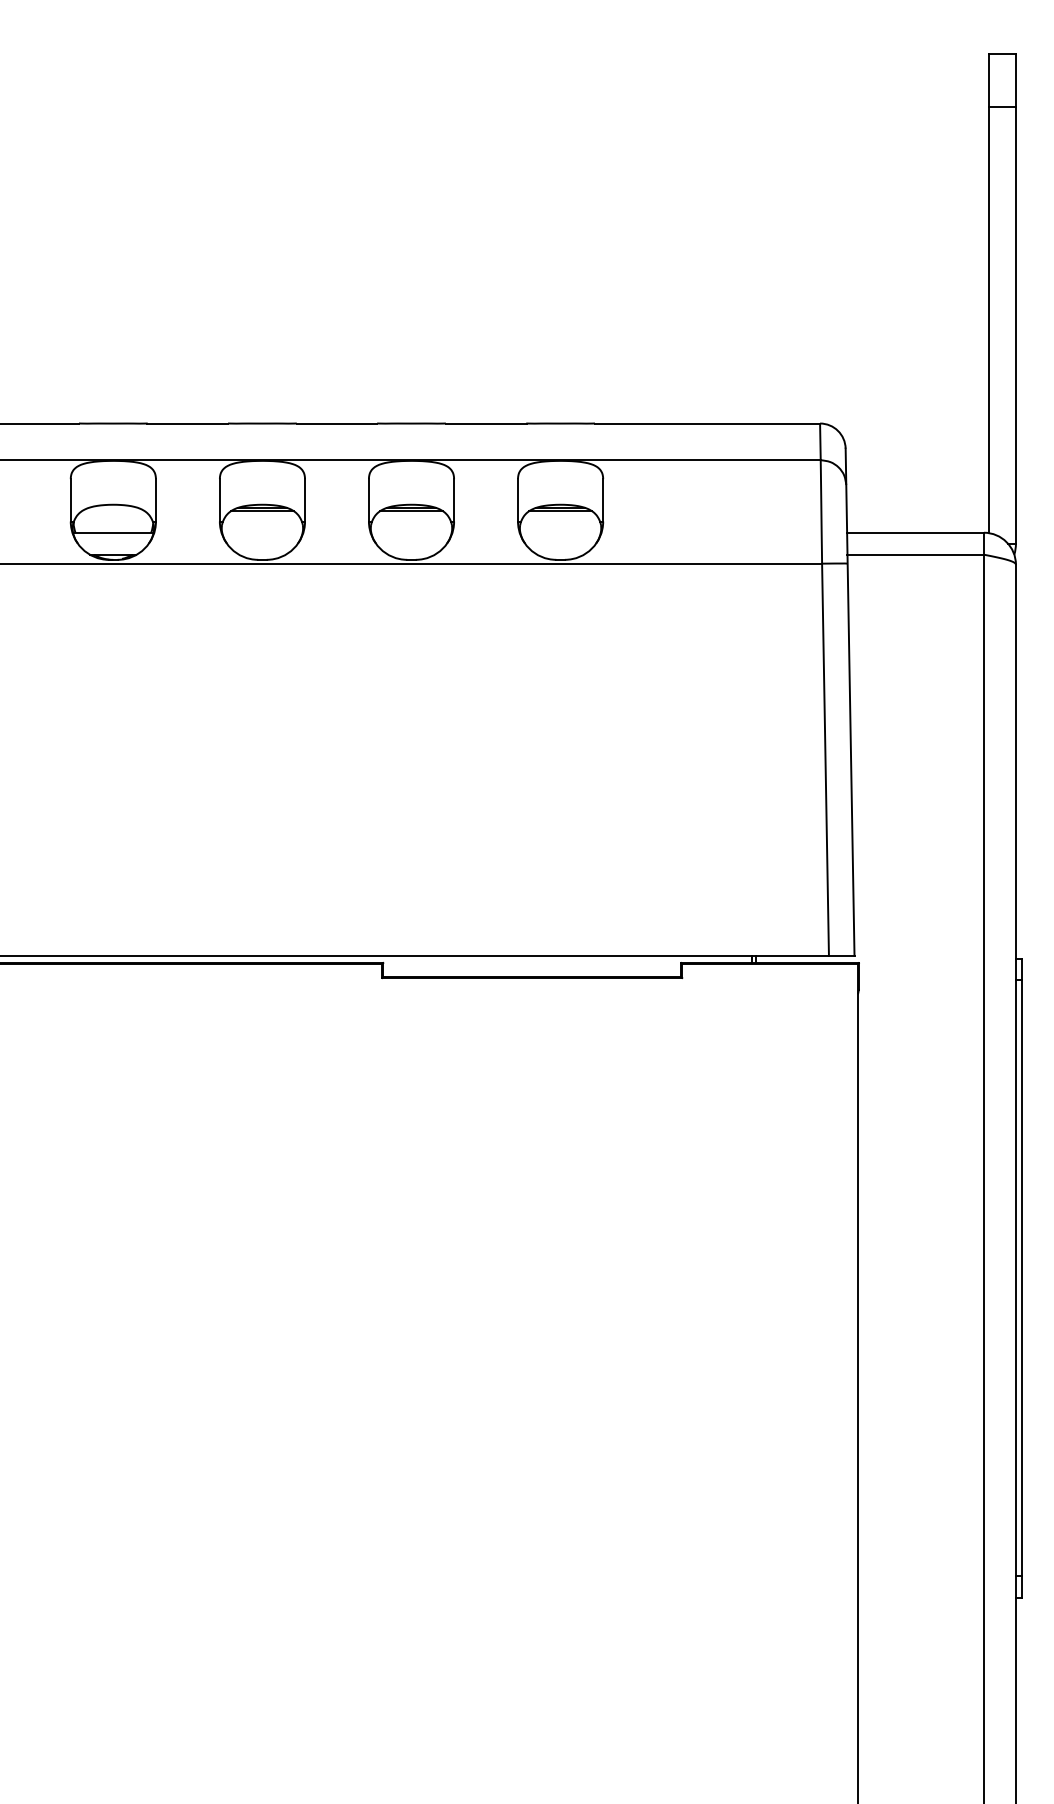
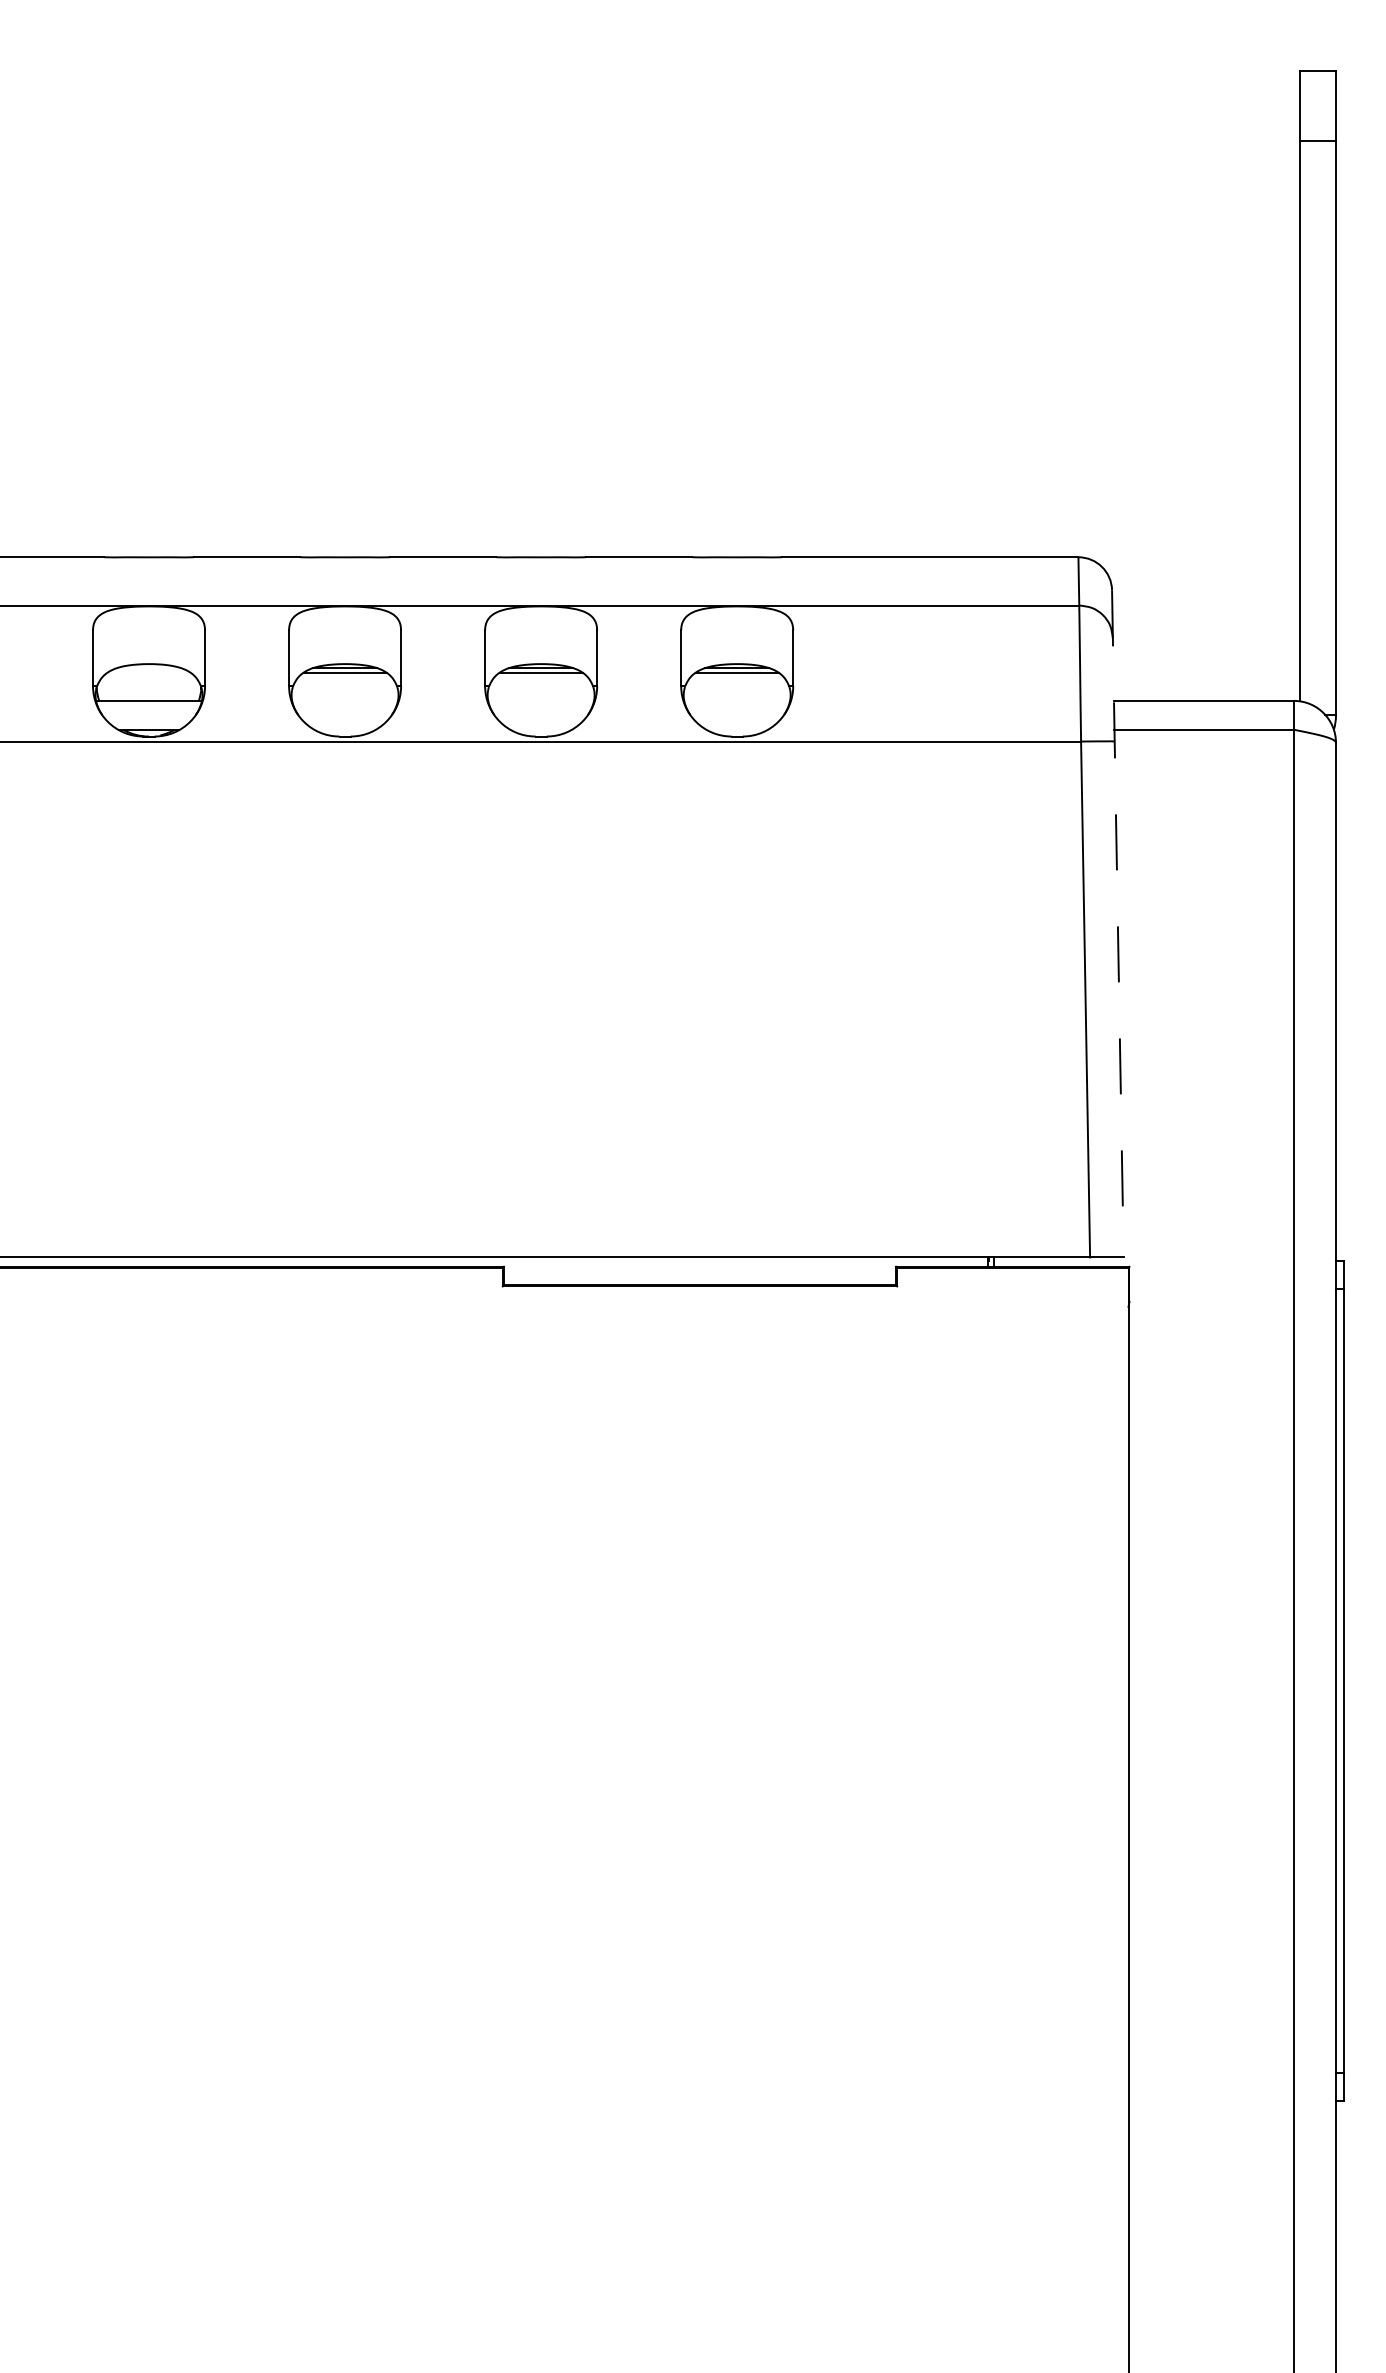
line: (849, 702) -> (1117, 923), solid -> dashed

